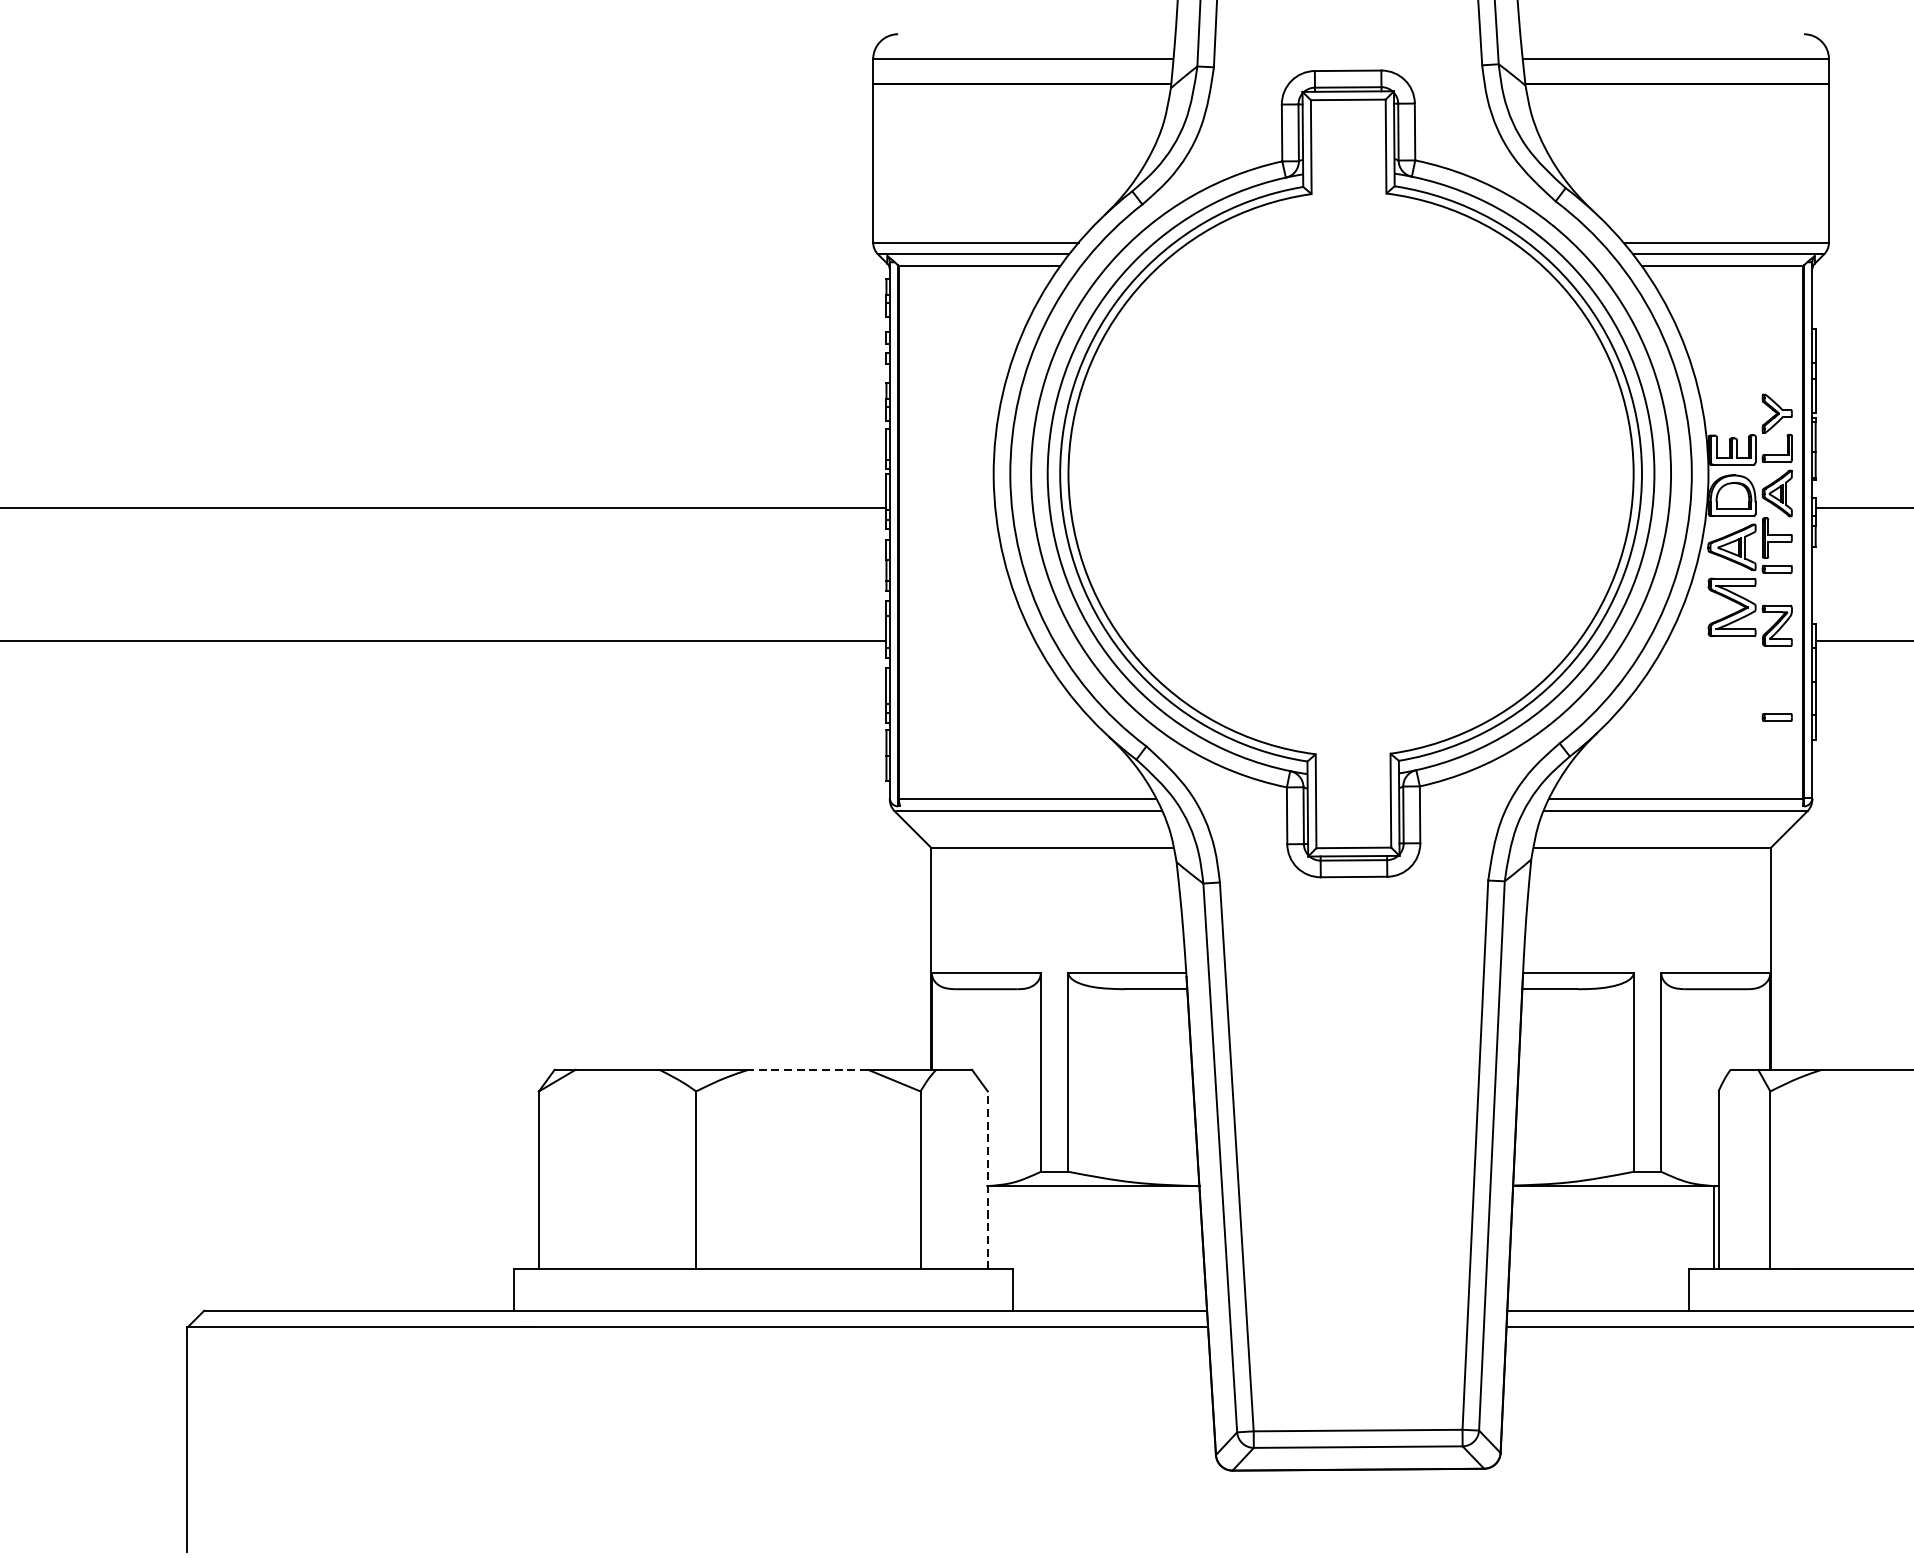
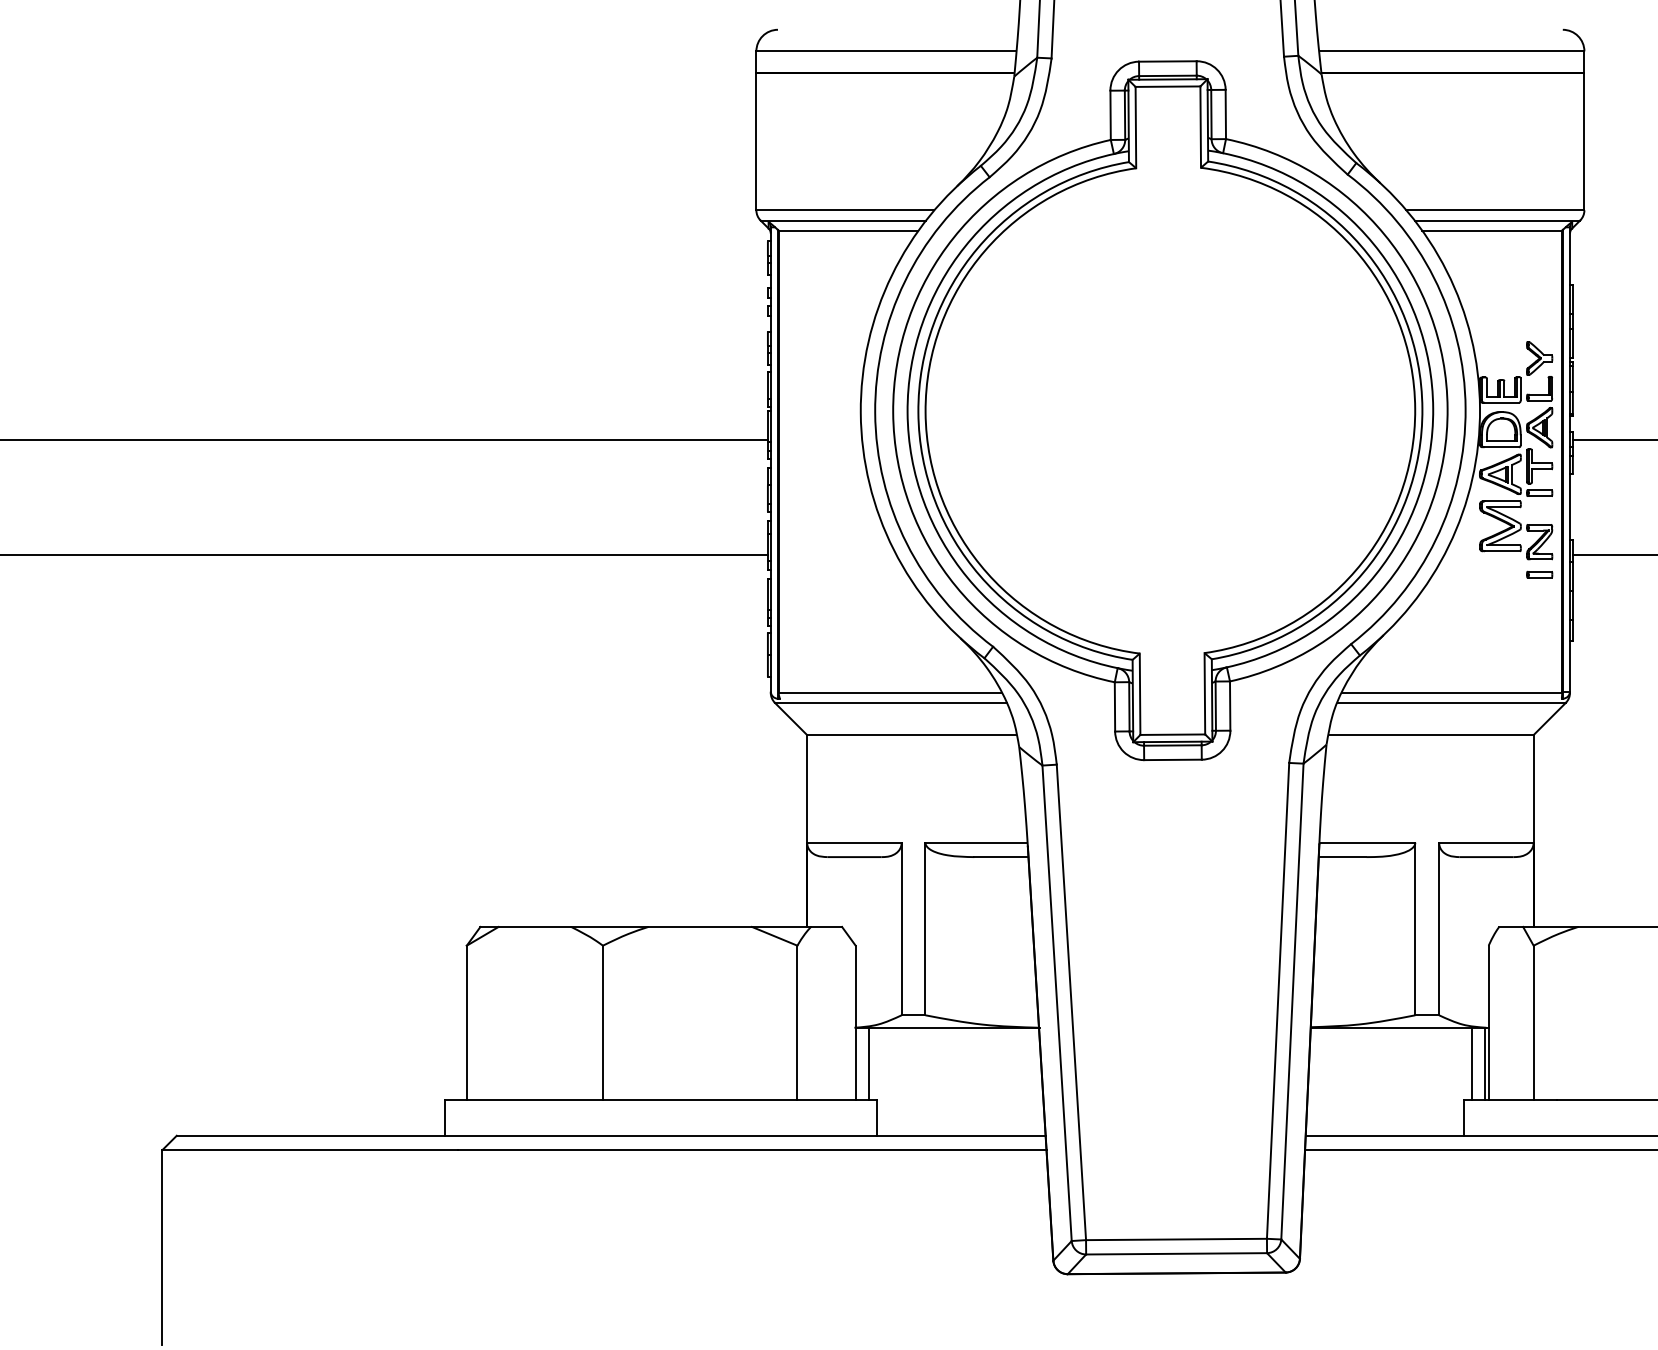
part: (1777, 717) -> (1539, 574), moved
line: (808, 1069) -> (700, 926), dashed -> solid
line: (987, 1180) -> (855, 1022), dashed -> solid
line: (1002, 1227) -> (868, 1063), added
line: (1699, 1227) -> (1472, 1063), added

